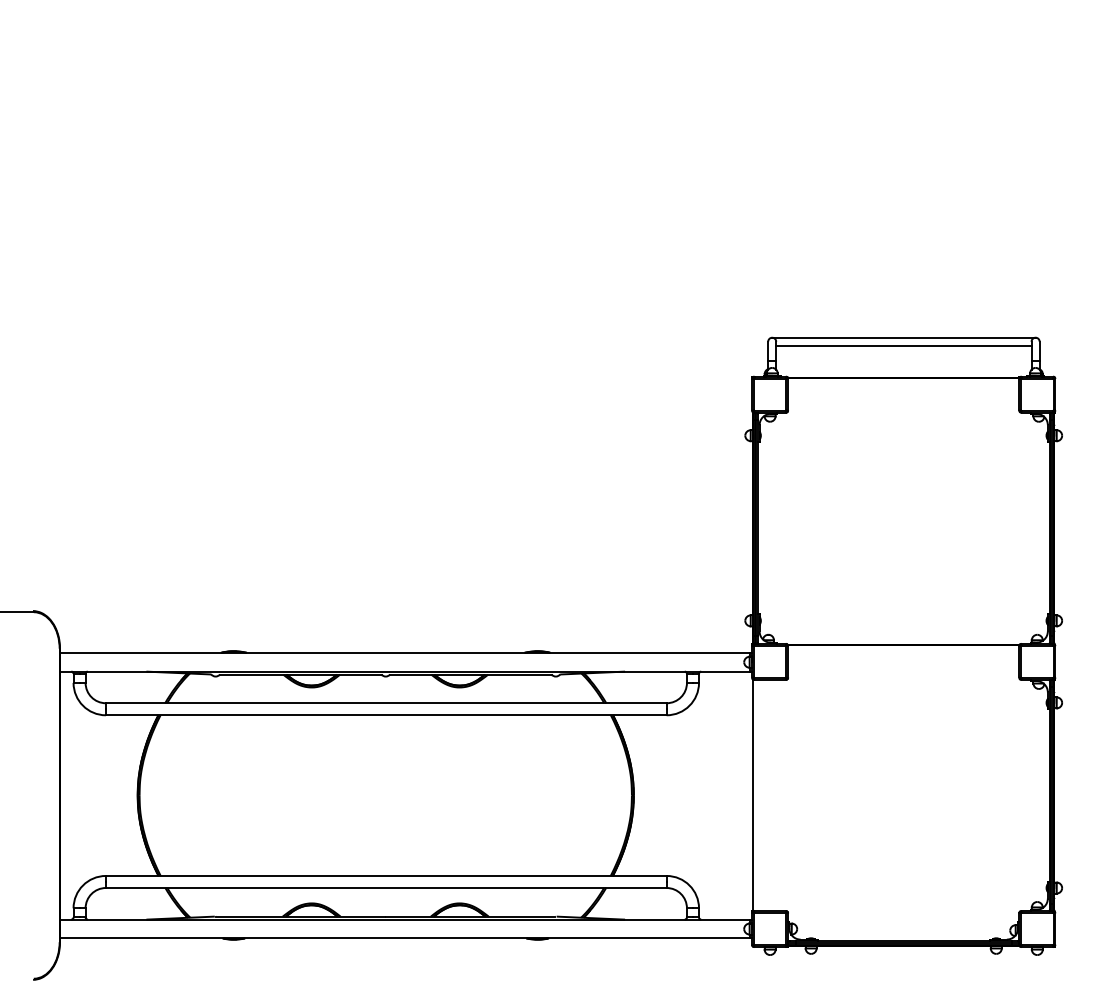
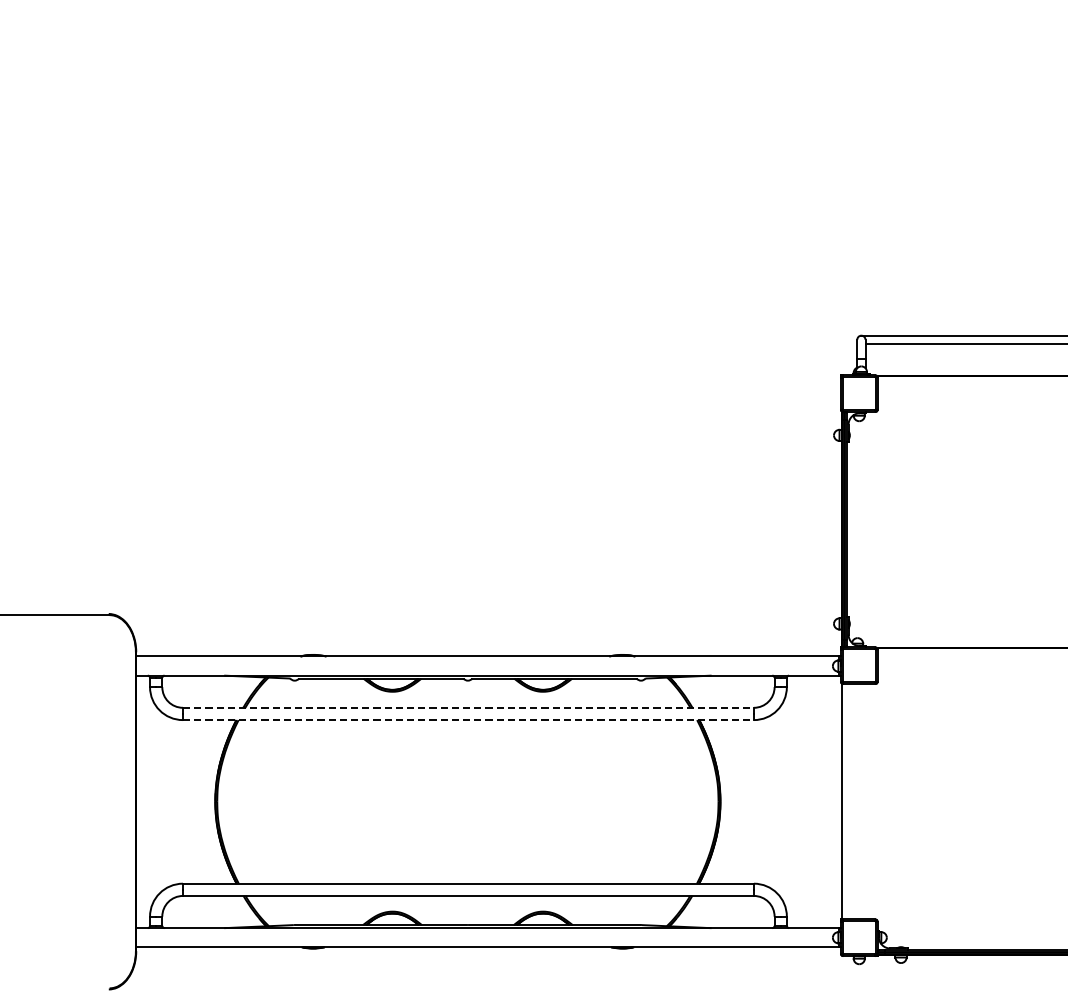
line: (386, 703) -> (468, 708), solid -> dashed
line: (386, 715) -> (468, 720), solid -> dashed

